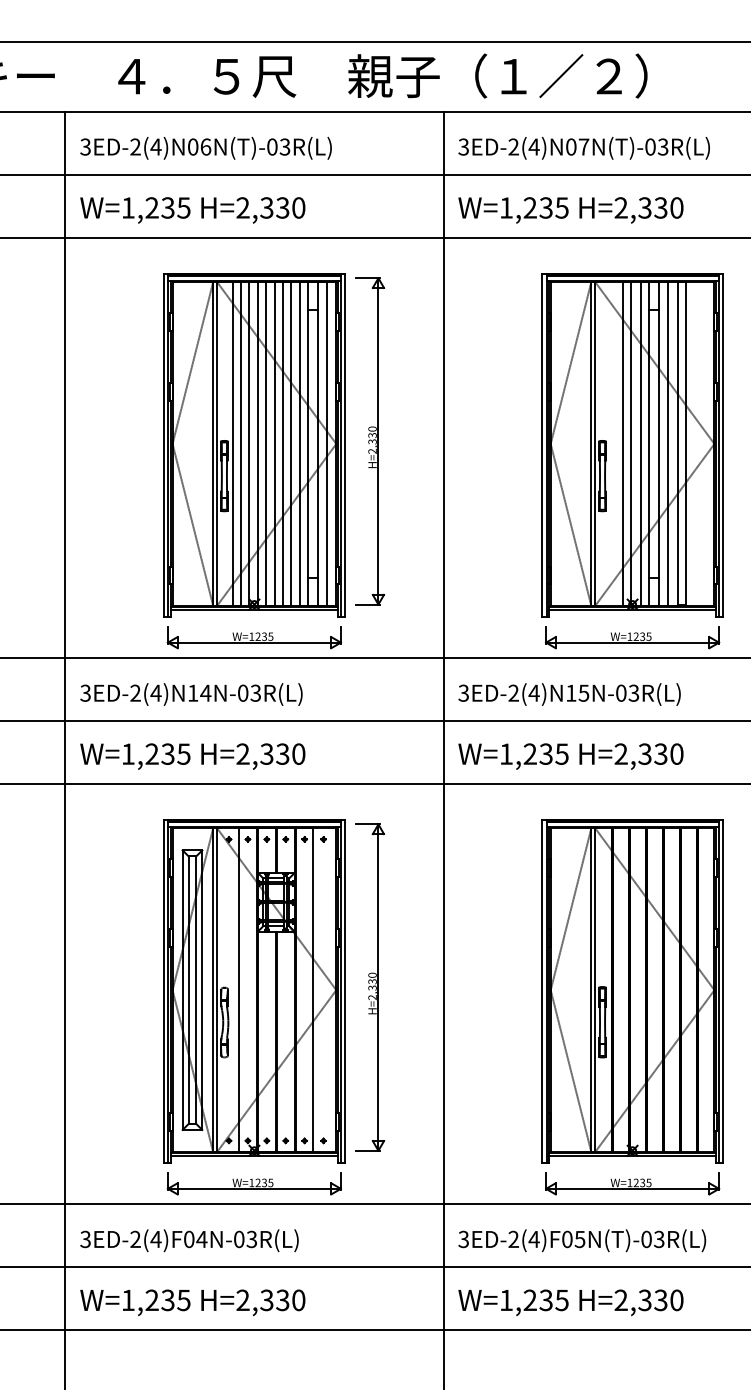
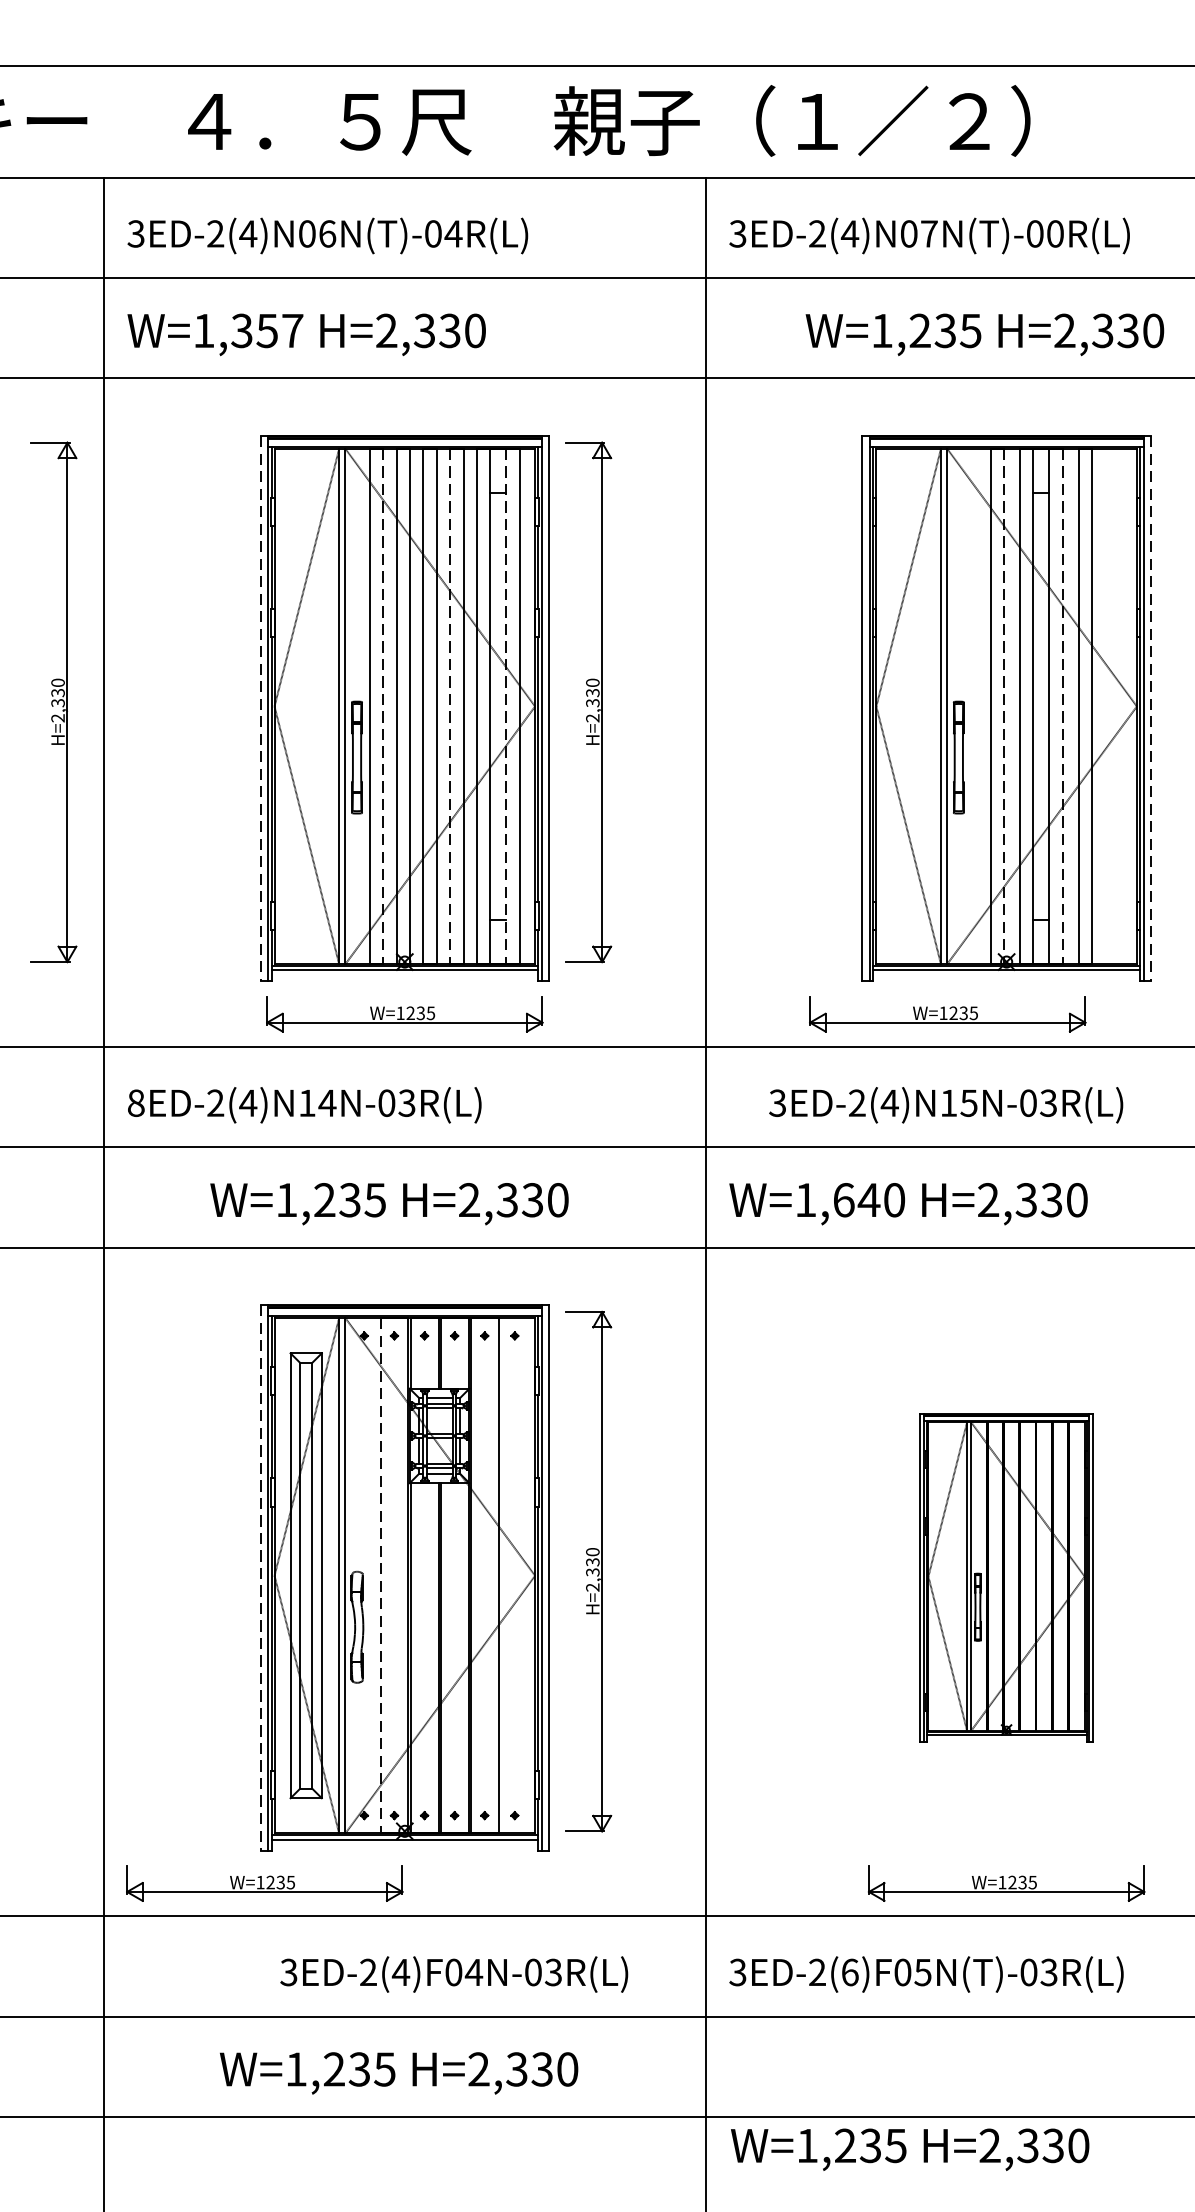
text: (284, 146) -> (452, 233), 3ED-2(4)N06N(T)-03R(L) -> 3ED-2(4)N06N(T)-04R(L)
text: (662, 146) -> (1054, 233), 3ED-2(4)N07N(T)-03R(L) -> 3ED-2(4)N07N(T)-00R(L)
text: (167, 207) -> (266, 330), W=1,235 -> W=1,357
text: (570, 210) -> (984, 334), moved
part: (34, 441) -> (54, 702), added
line: (240, 443) -> (382, 705), solid -> dashed
line: (282, 443) -> (449, 705), solid -> dashed
line: (318, 443) -> (506, 705), solid -> dashed
line: (630, 443) -> (1003, 705), solid -> dashed
line: (667, 443) -> (1062, 705), solid -> dashed
line: (163, 445) -> (260, 708), solid -> dashed
line: (723, 445) -> (1151, 708), solid -> dashed
part: (632, 637) -> (947, 1014), moved
text: (85, 692) -> (135, 1102), 3ED-2(4)N14N-03R(L) -> 8ED-2(4)N14N-03R(L)
text: (569, 694) -> (946, 1105), moved
text: (545, 753) -> (868, 1199), W=1,235 -> W=1,640
text: (192, 756) -> (389, 1203), moved
line: (239, 990) -> (381, 1576), solid -> dashed
part: (632, 991) -> (1006, 1577), size x0.6
line: (163, 992) -> (260, 1579), solid -> dashed
part: (253, 1183) -> (263, 1883), moved
text: (533, 1239) -> (848, 1972), 3ED-2(4)F05N(T)-03R(L) -> 3ED-2(6)F05N(T)-03R(L)
text: (189, 1240) -> (454, 1974), moved
text: (192, 1302) -> (398, 2072), moved
text: (570, 1302) -> (909, 2149), moved

